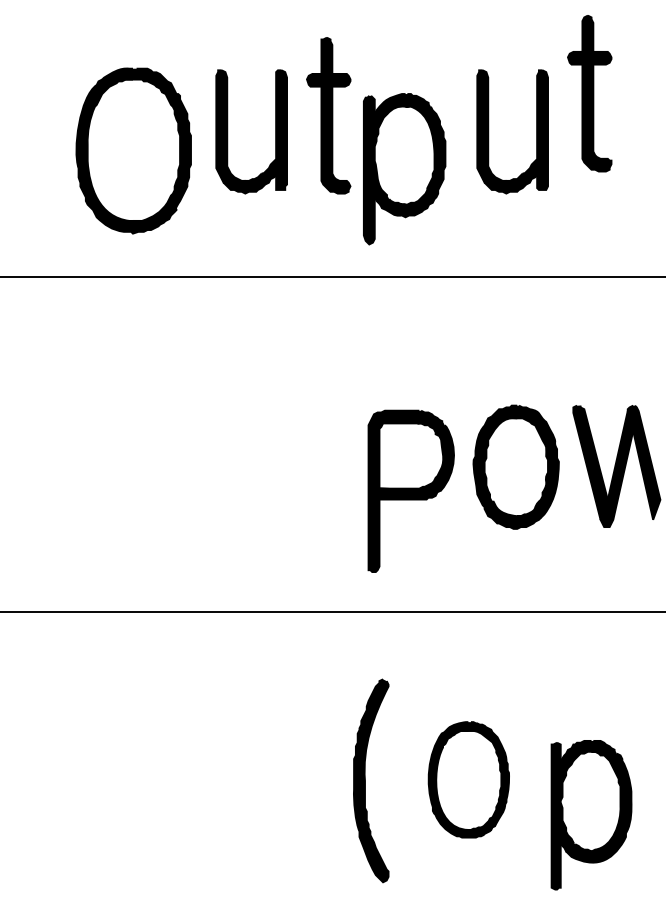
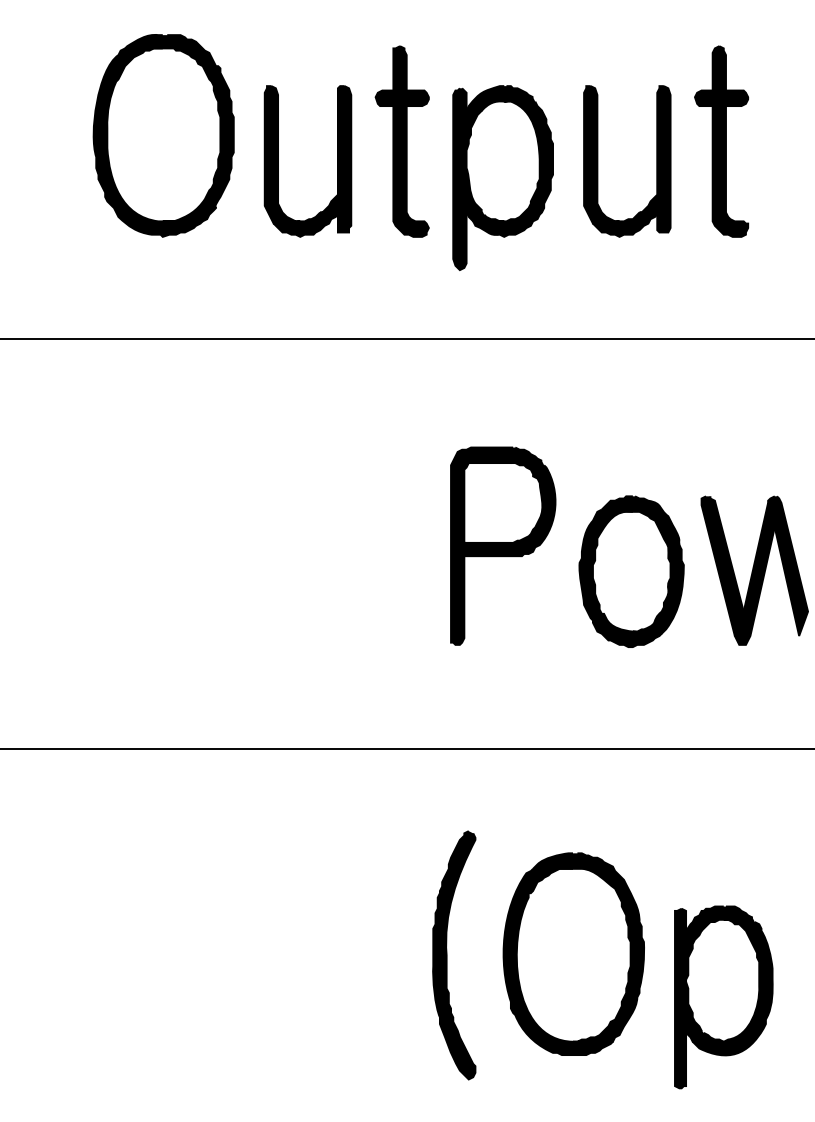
part: (589, 93) -> (721, 141), moved
part: (133, 150) -> (163, 135), moved
part: (404, 168) -> (502, 177), moved
part: (411, 490) -> (503, 545), moved
part: (468, 779) -> (573, 953), size x1.43

